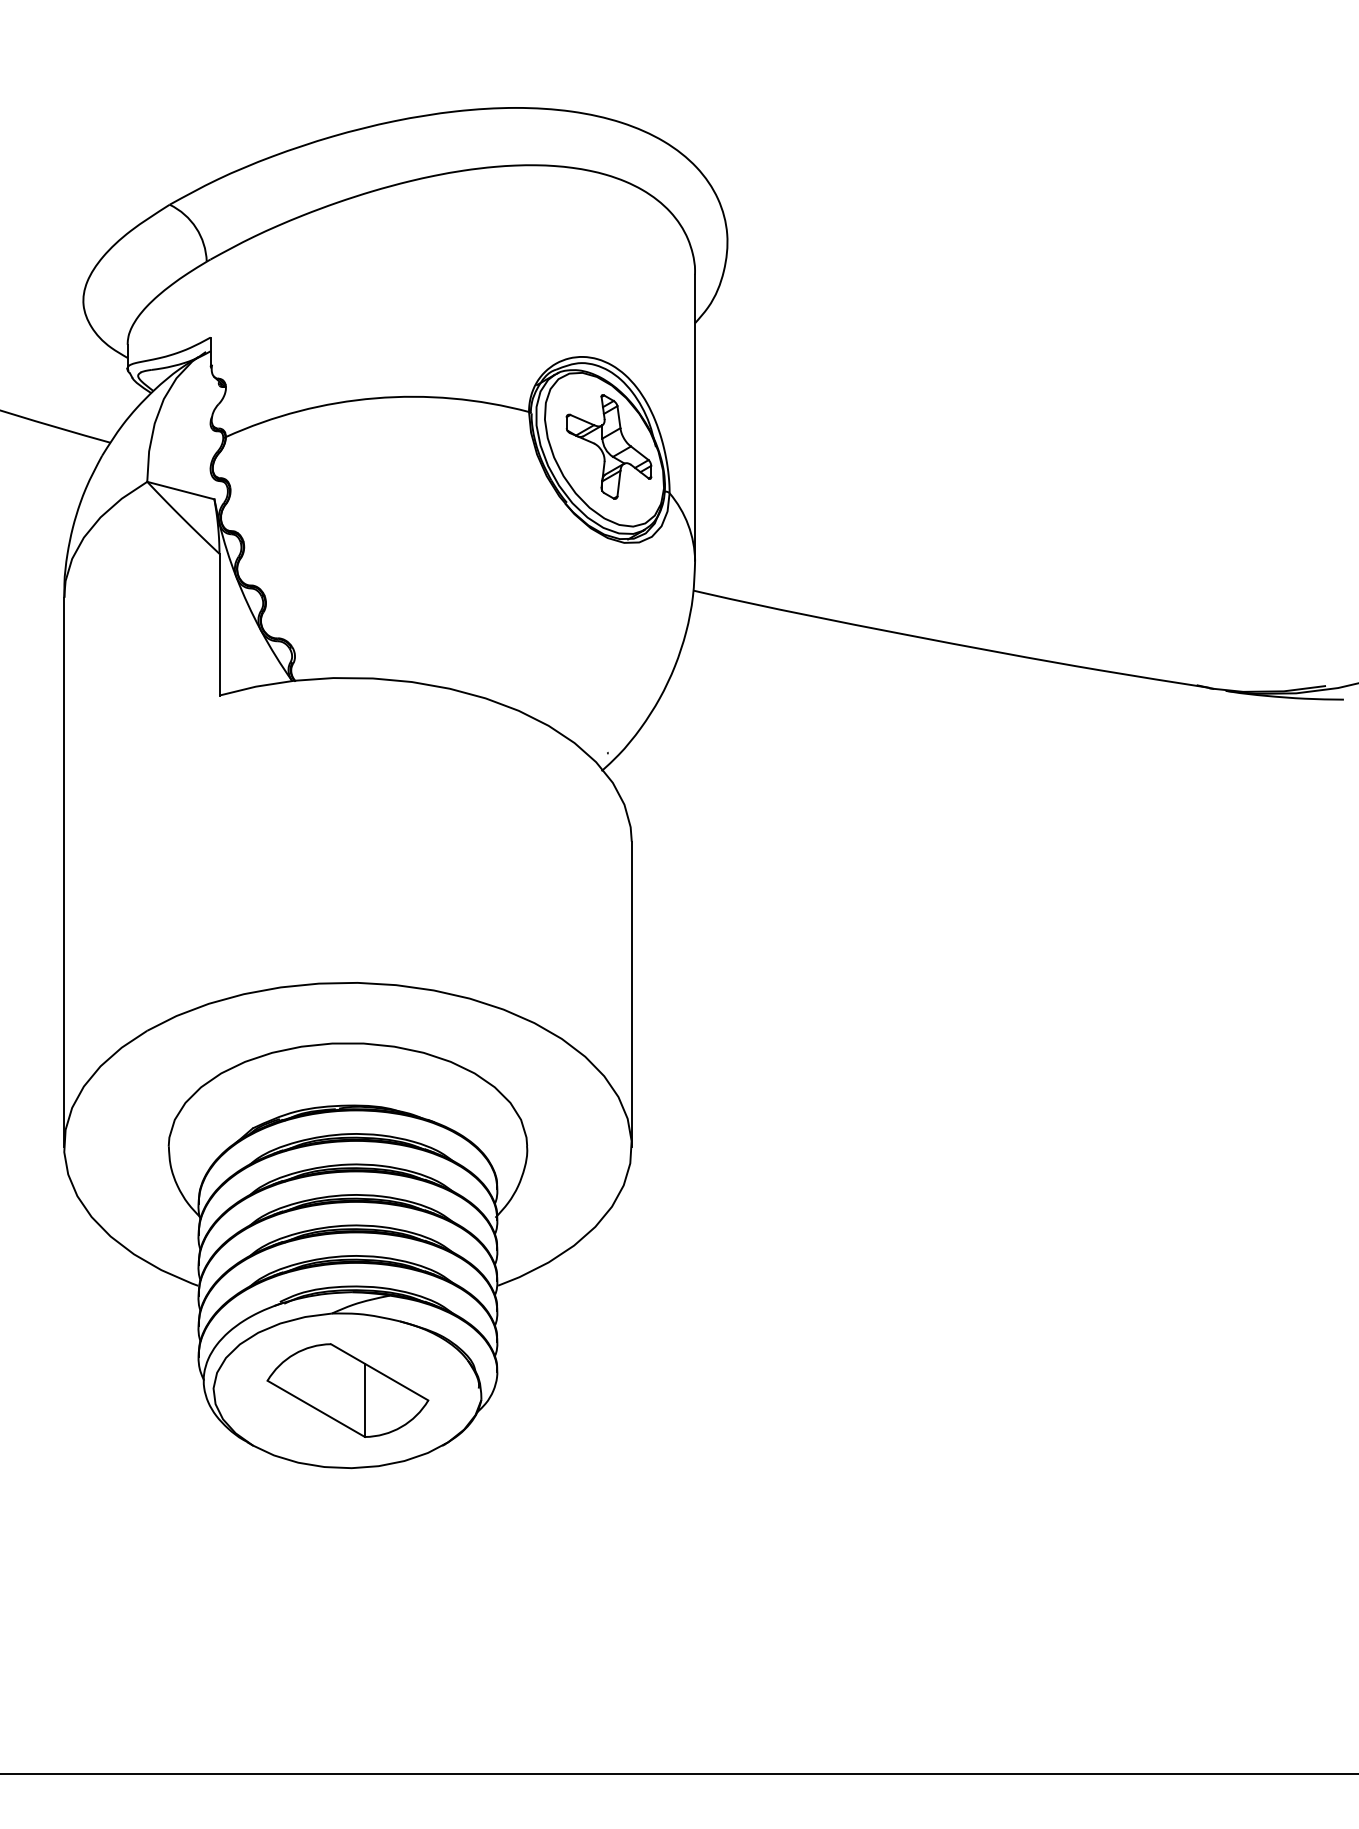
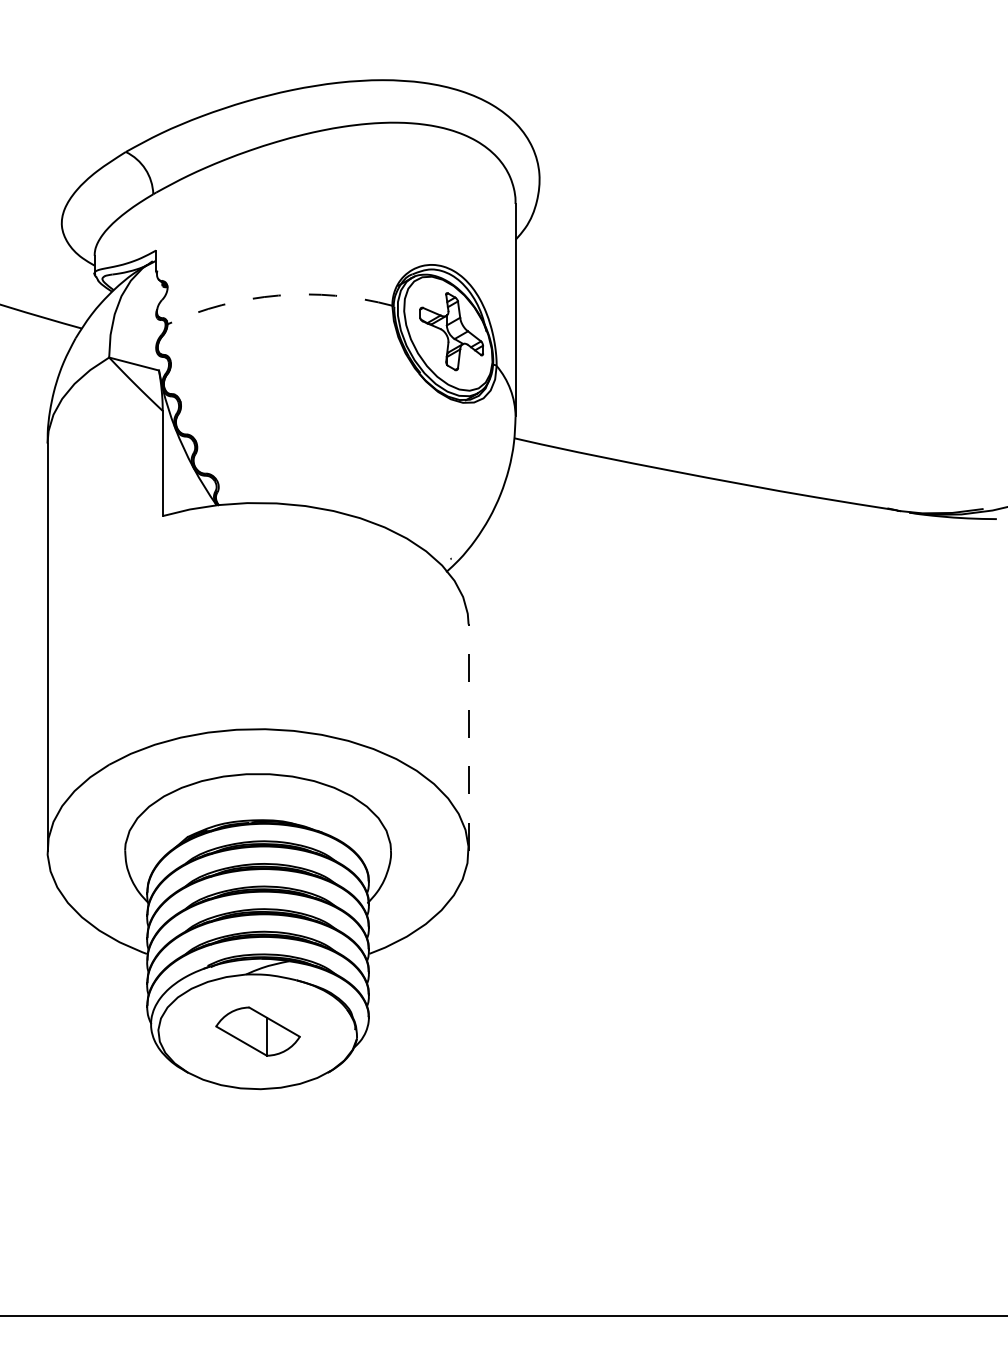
arc: (375, 398) -> (278, 295), solid -> dashed
line: (631, 993) -> (468, 737), solid -> dashed
part: (347, 1390) -> (257, 1031), size x0.7

